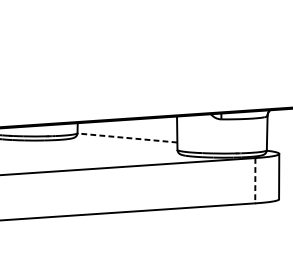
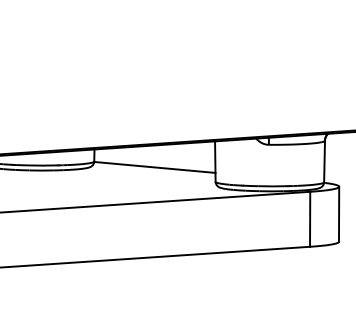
line: (127, 138) -> (154, 167), dashed -> solid
line: (255, 180) -> (310, 219), dashed -> solid

